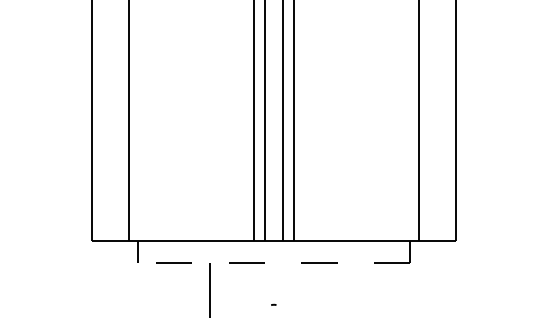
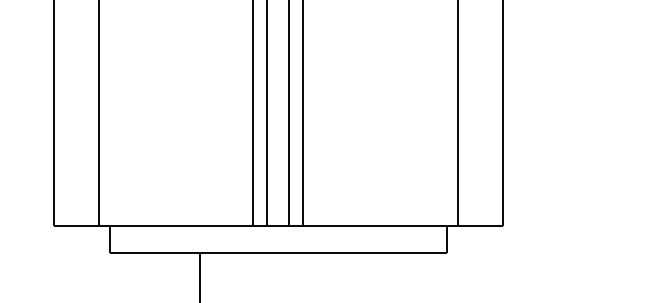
line: (273, 263) -> (277, 253), dashed -> solid

